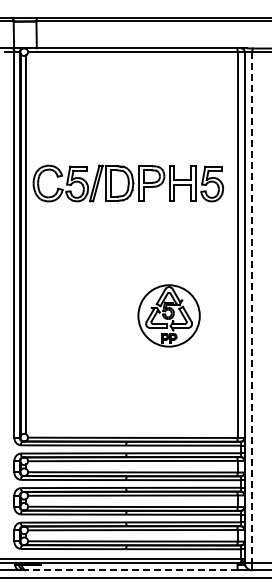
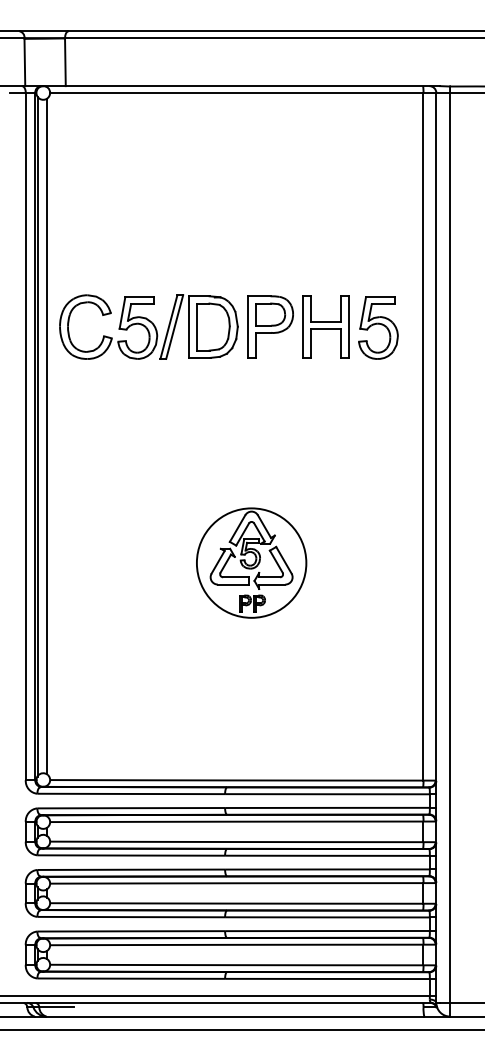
line: (252, 307) -> (450, 548), dashed -> solid
part: (168, 315) -> (250, 562), moved
line: (131, 570) -> (234, 1016), dashed -> solid

